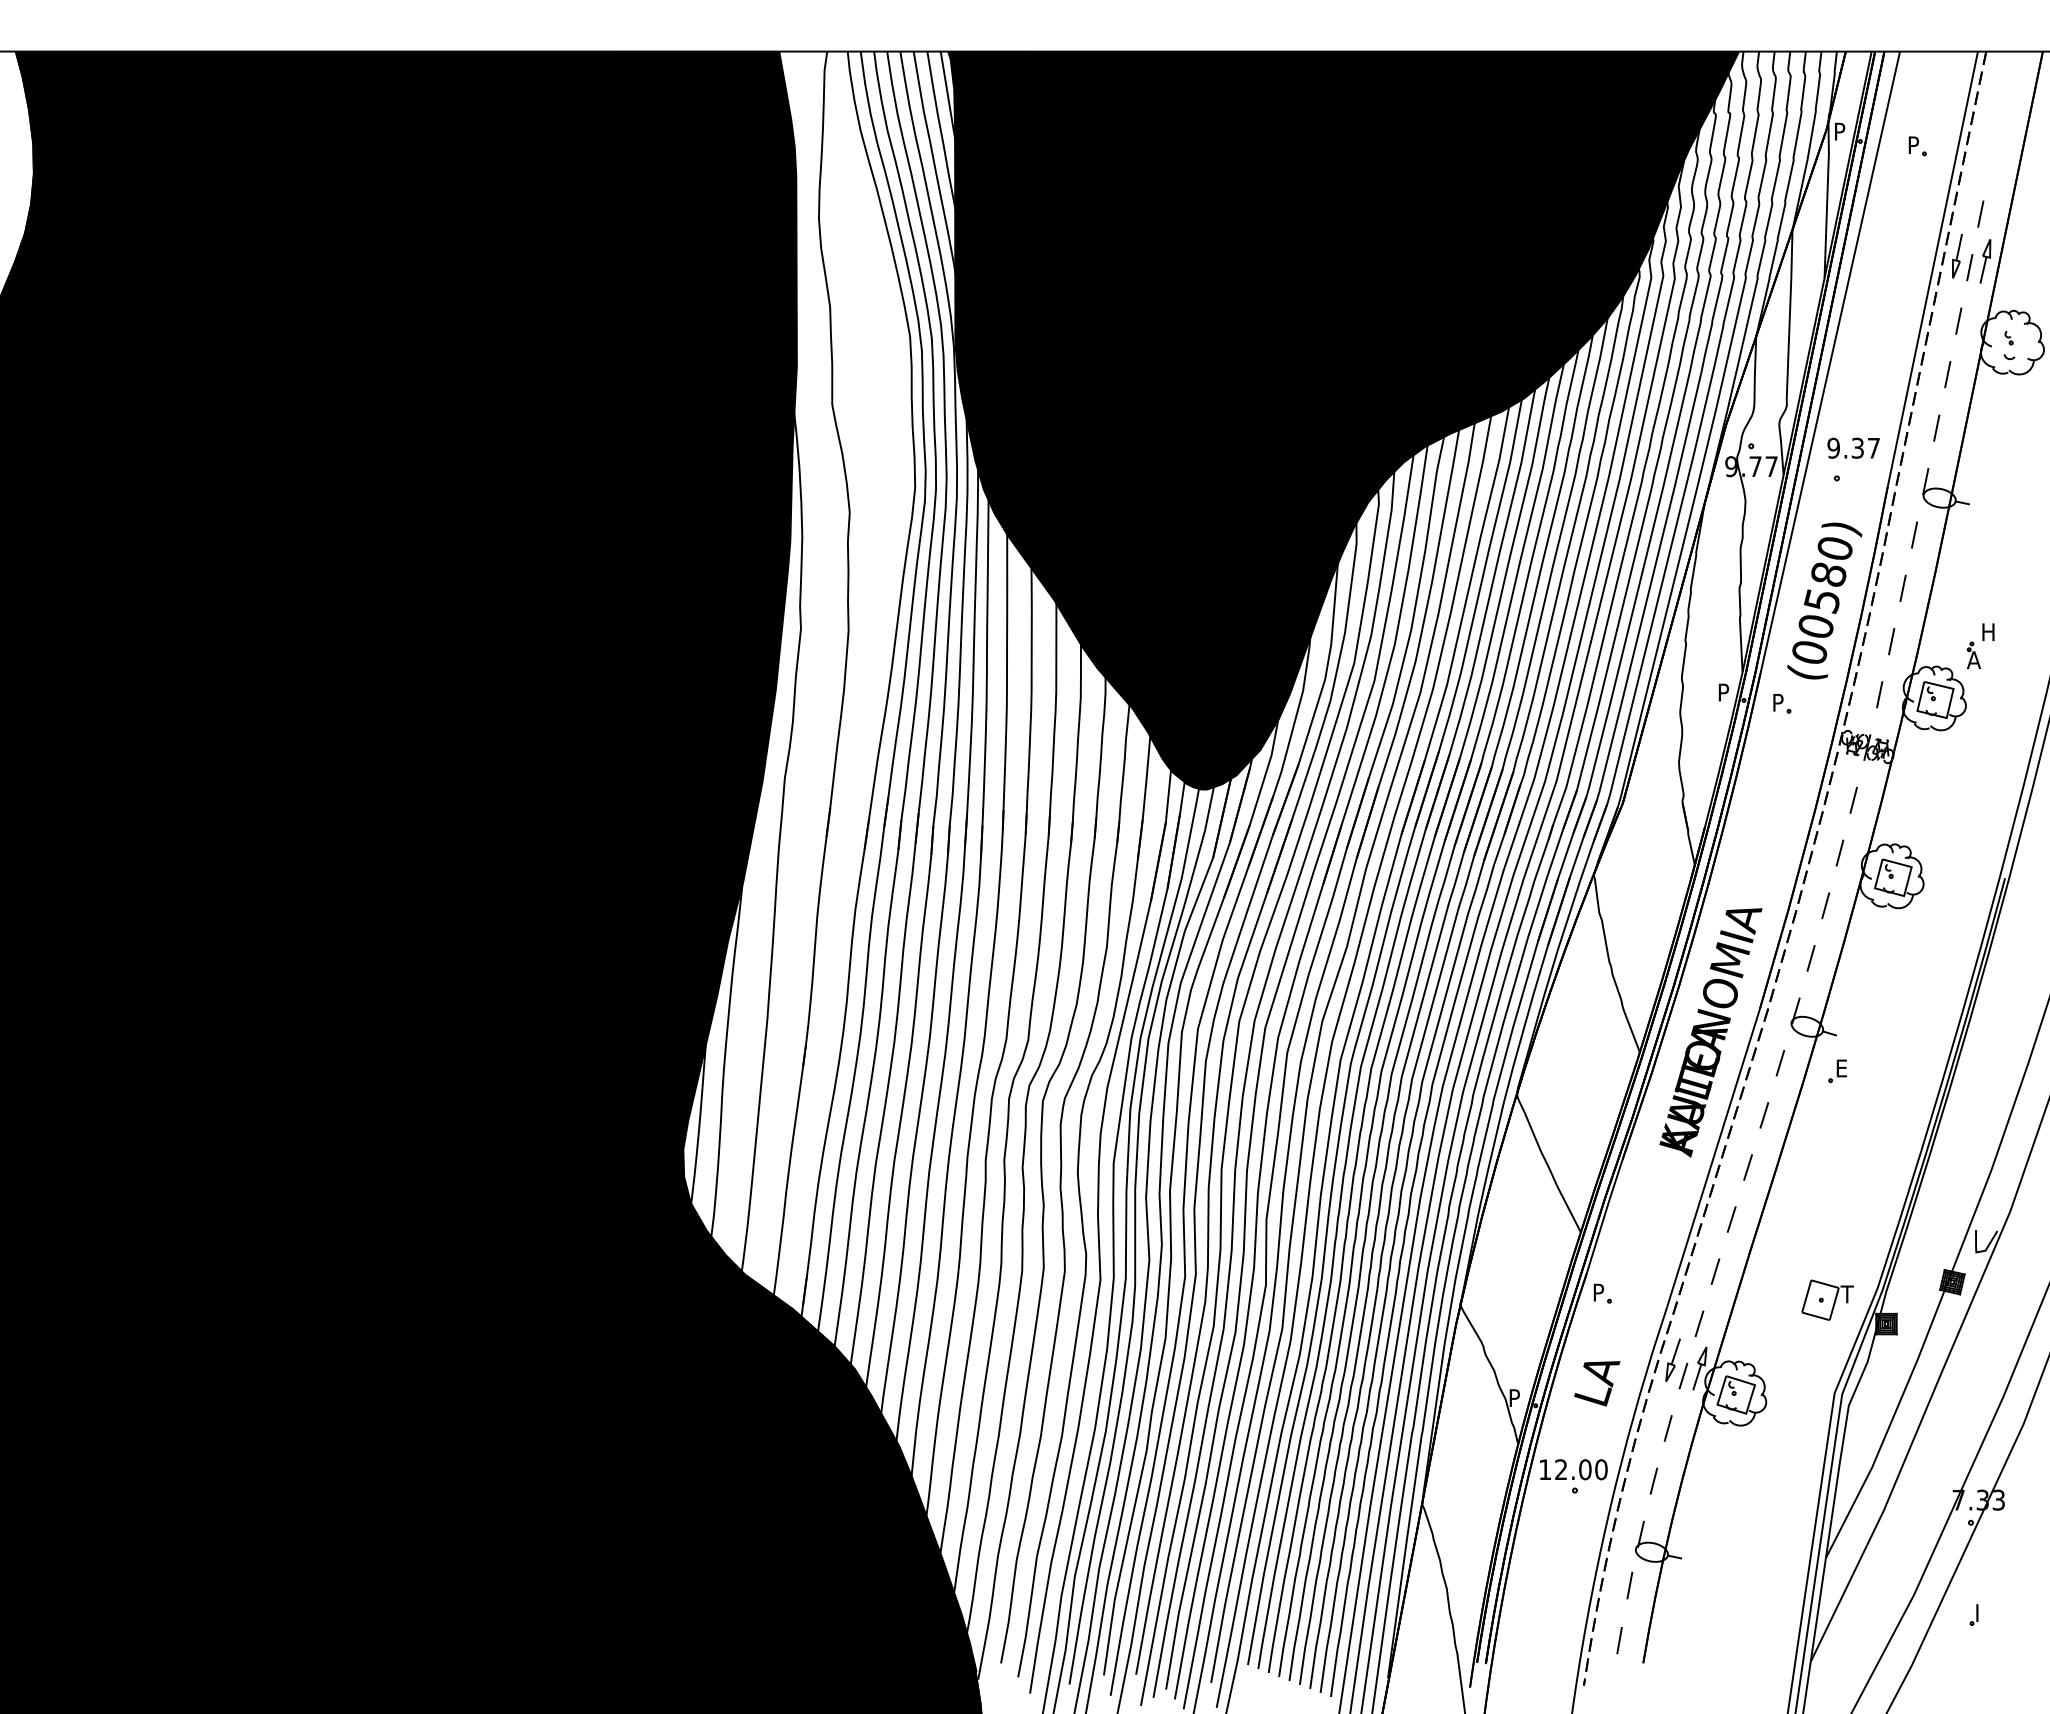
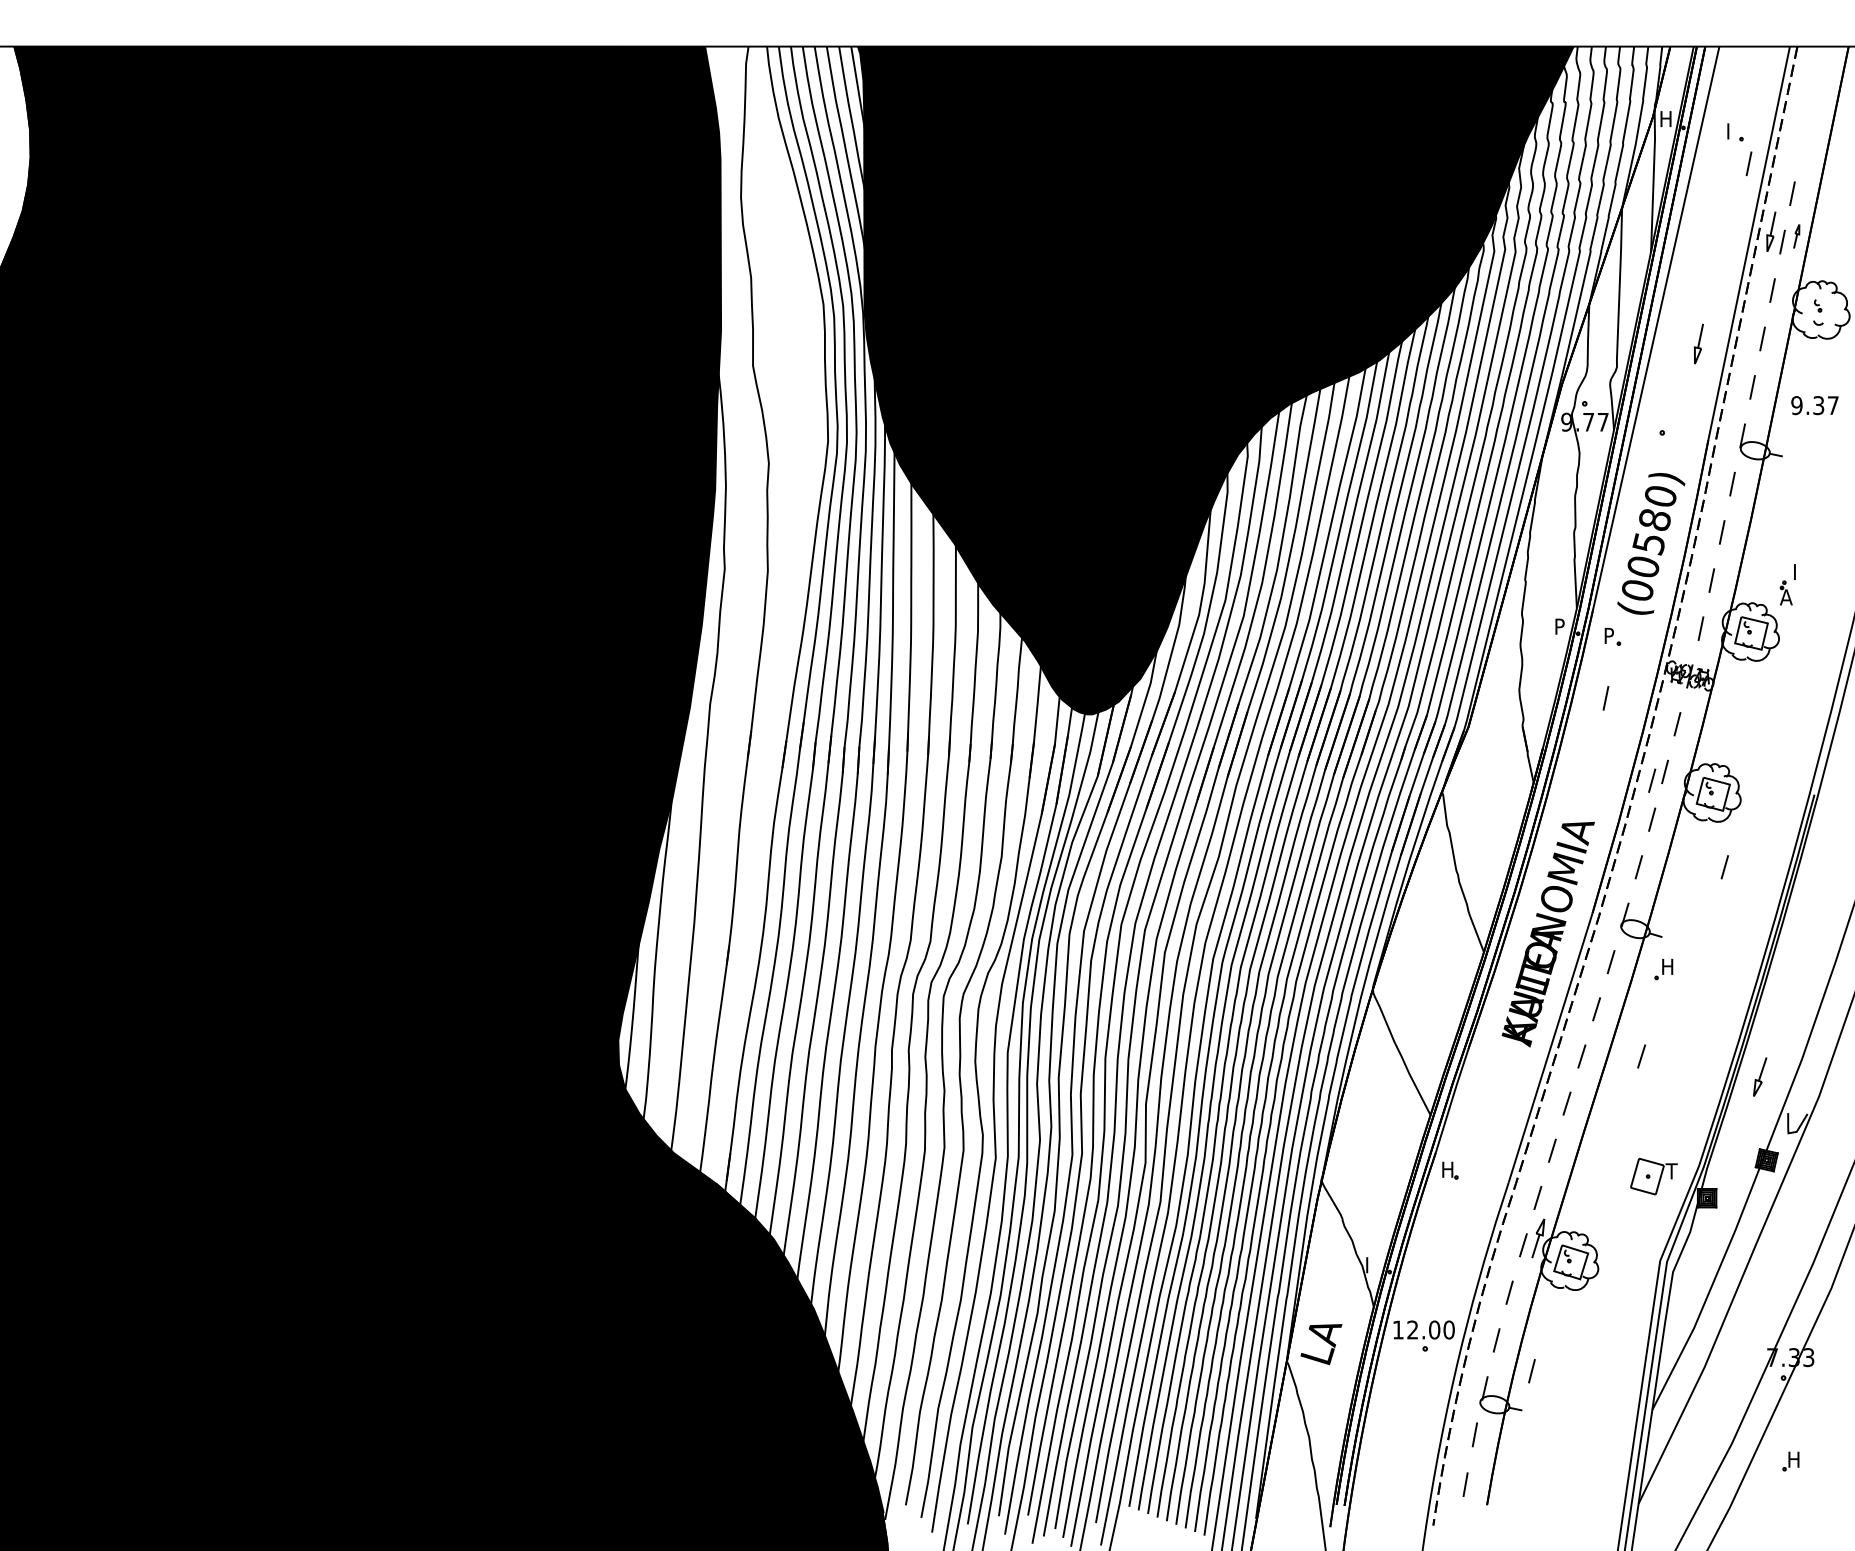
text: (1842, 131) -> (1667, 118), P -> H
text: (1915, 141) -> (1733, 127), P -> I
line: (1932, 180) -> (1748, 163), added
part: (1985, 261) -> (1796, 236), size x0.6
part: (1877, 379) -> (1699, 343), added
text: (1853, 447) -> (1814, 404), moved
text: (1989, 632) -> (1800, 572), H -> I
line: (1774, 771) -> (1605, 698), added
line: (1825, 862) -> (1651, 780), added
line: (1905, 958) -> (1724, 867), added
text: (1843, 1068) -> (1668, 966), E -> H
line: (1813, 1167) -> (1641, 1056), added
text: (1600, 1292) -> (1448, 1169), P -> H
part: (1672, 1359) -> (1759, 1076), moved
text: (1597, 1383) -> (1321, 1344), moved
text: (1515, 1394) -> (1371, 1261), P -> I
line: (1692, 1514) -> (1531, 1370), added
text: (1983, 1612) -> (1794, 1459), I -> H

